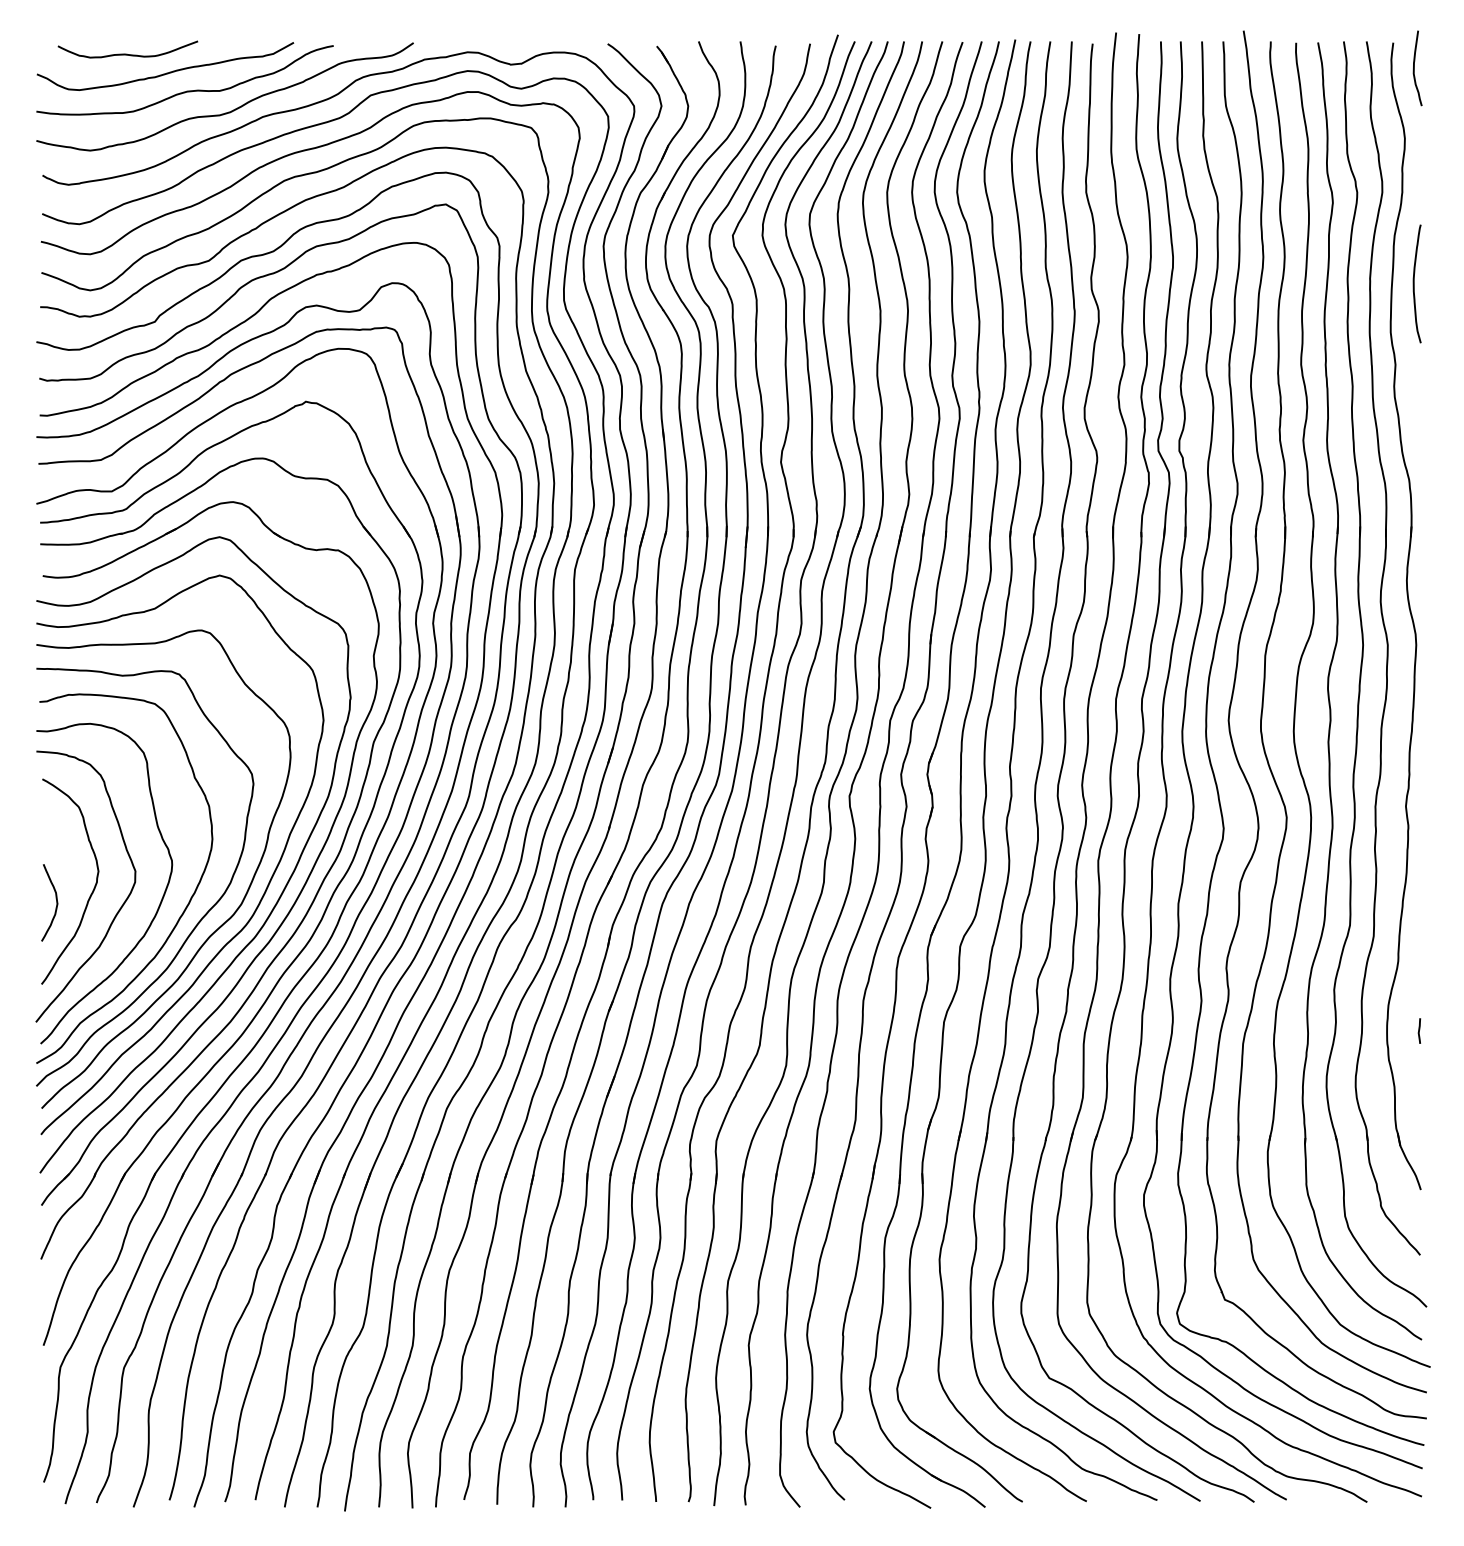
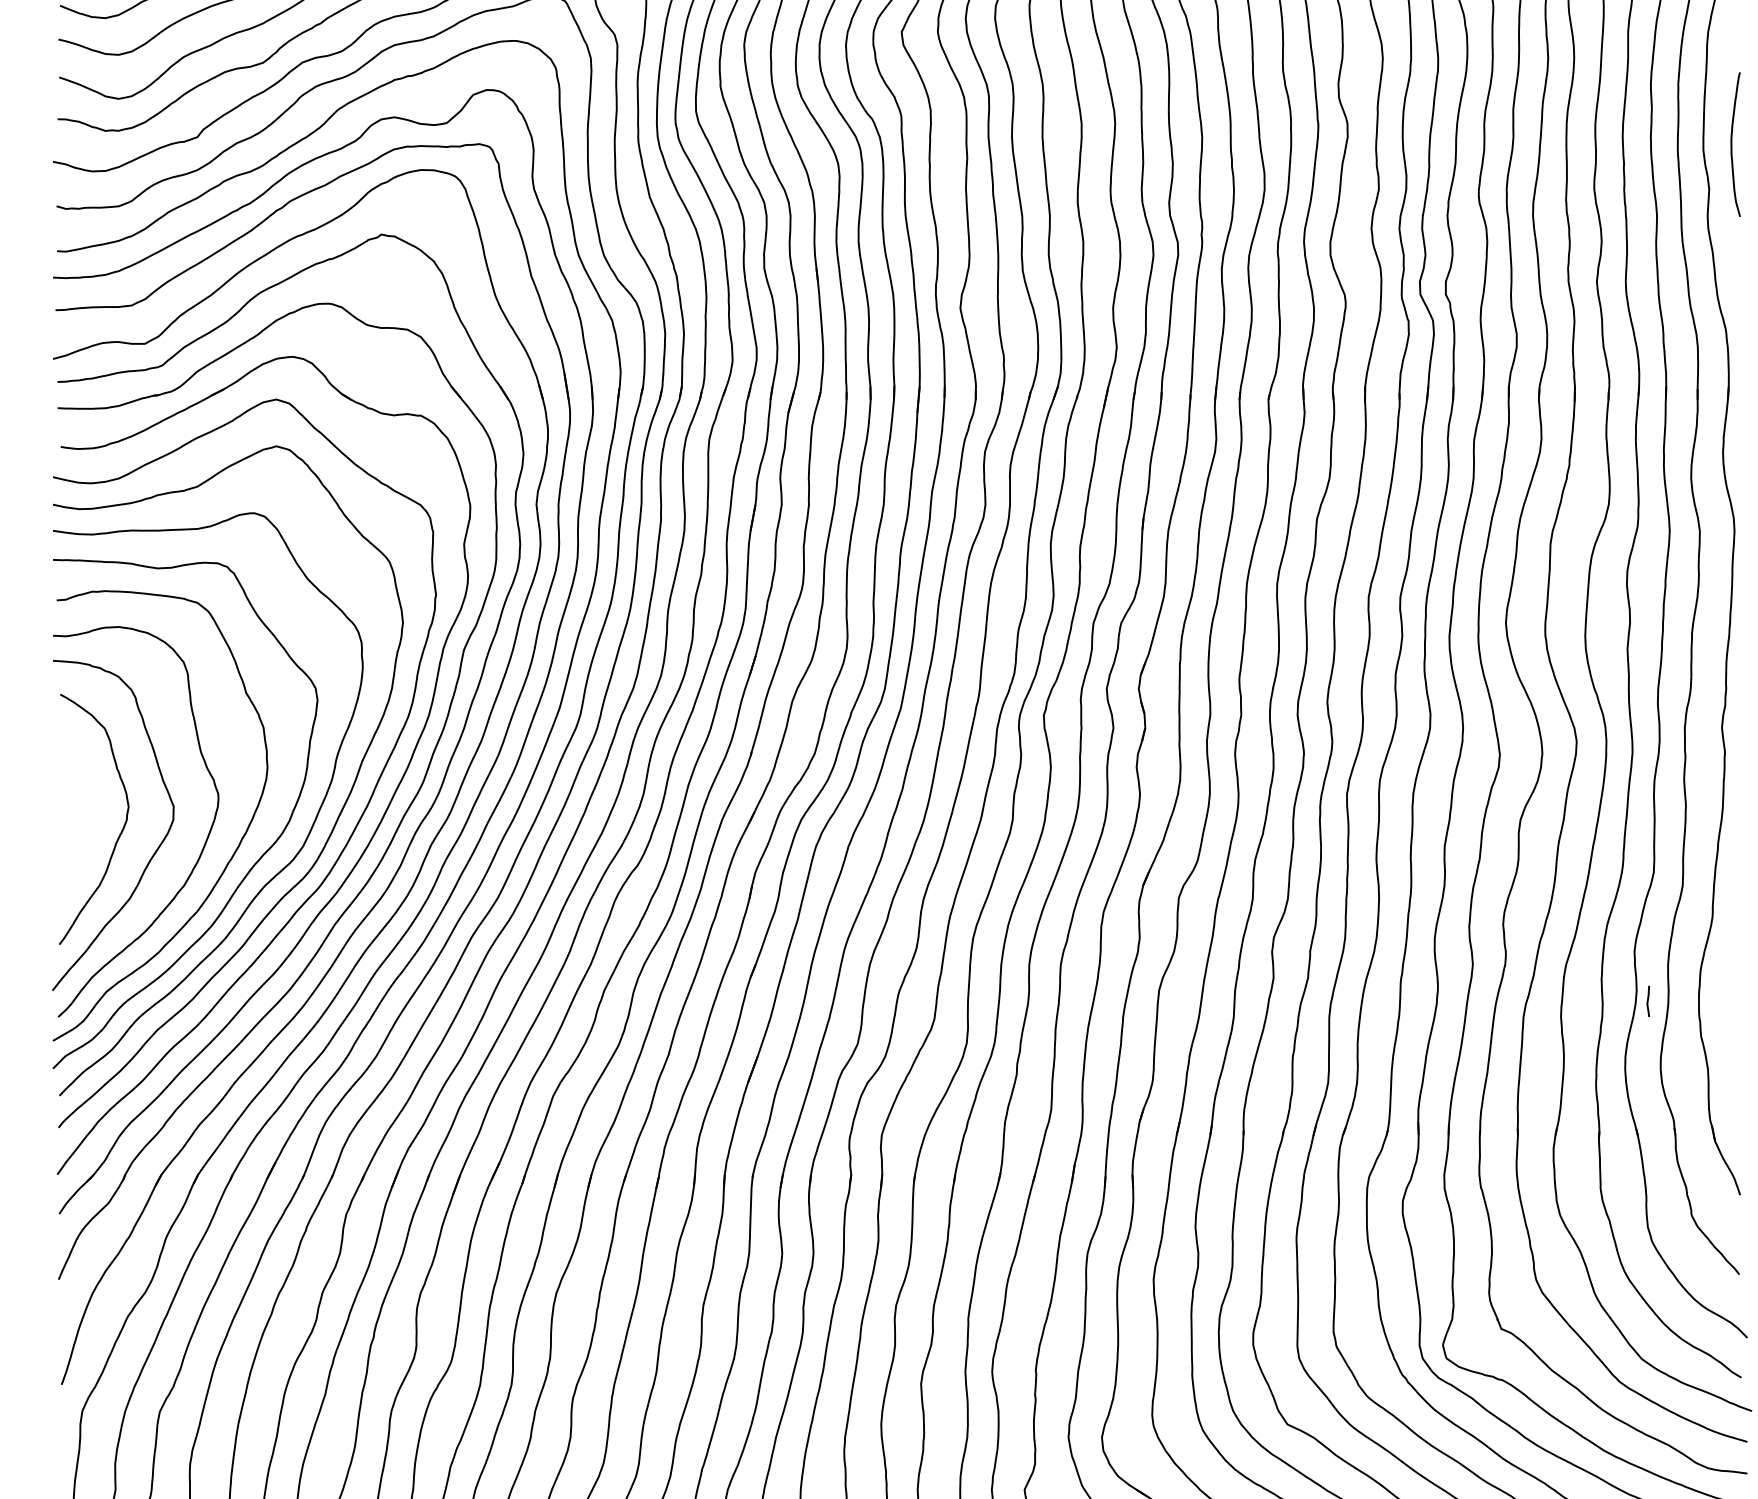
curve: (1414, 283) -> (1732, 144), moved
curve: (56, 902) -> (77, 844), removed
curve: (1418, 1030) -> (1647, 1000), moved

